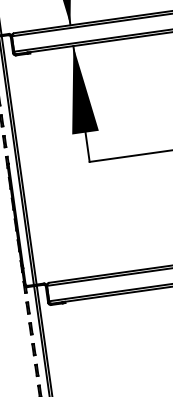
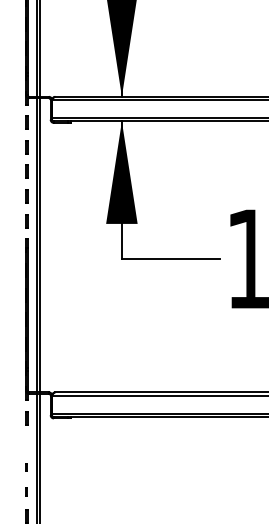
part: (30, 328) -> (26, 442), removed
part: (33, 349) -> (26, 467), size x0.6
part: (36, 370) -> (26, 492), size x0.6

